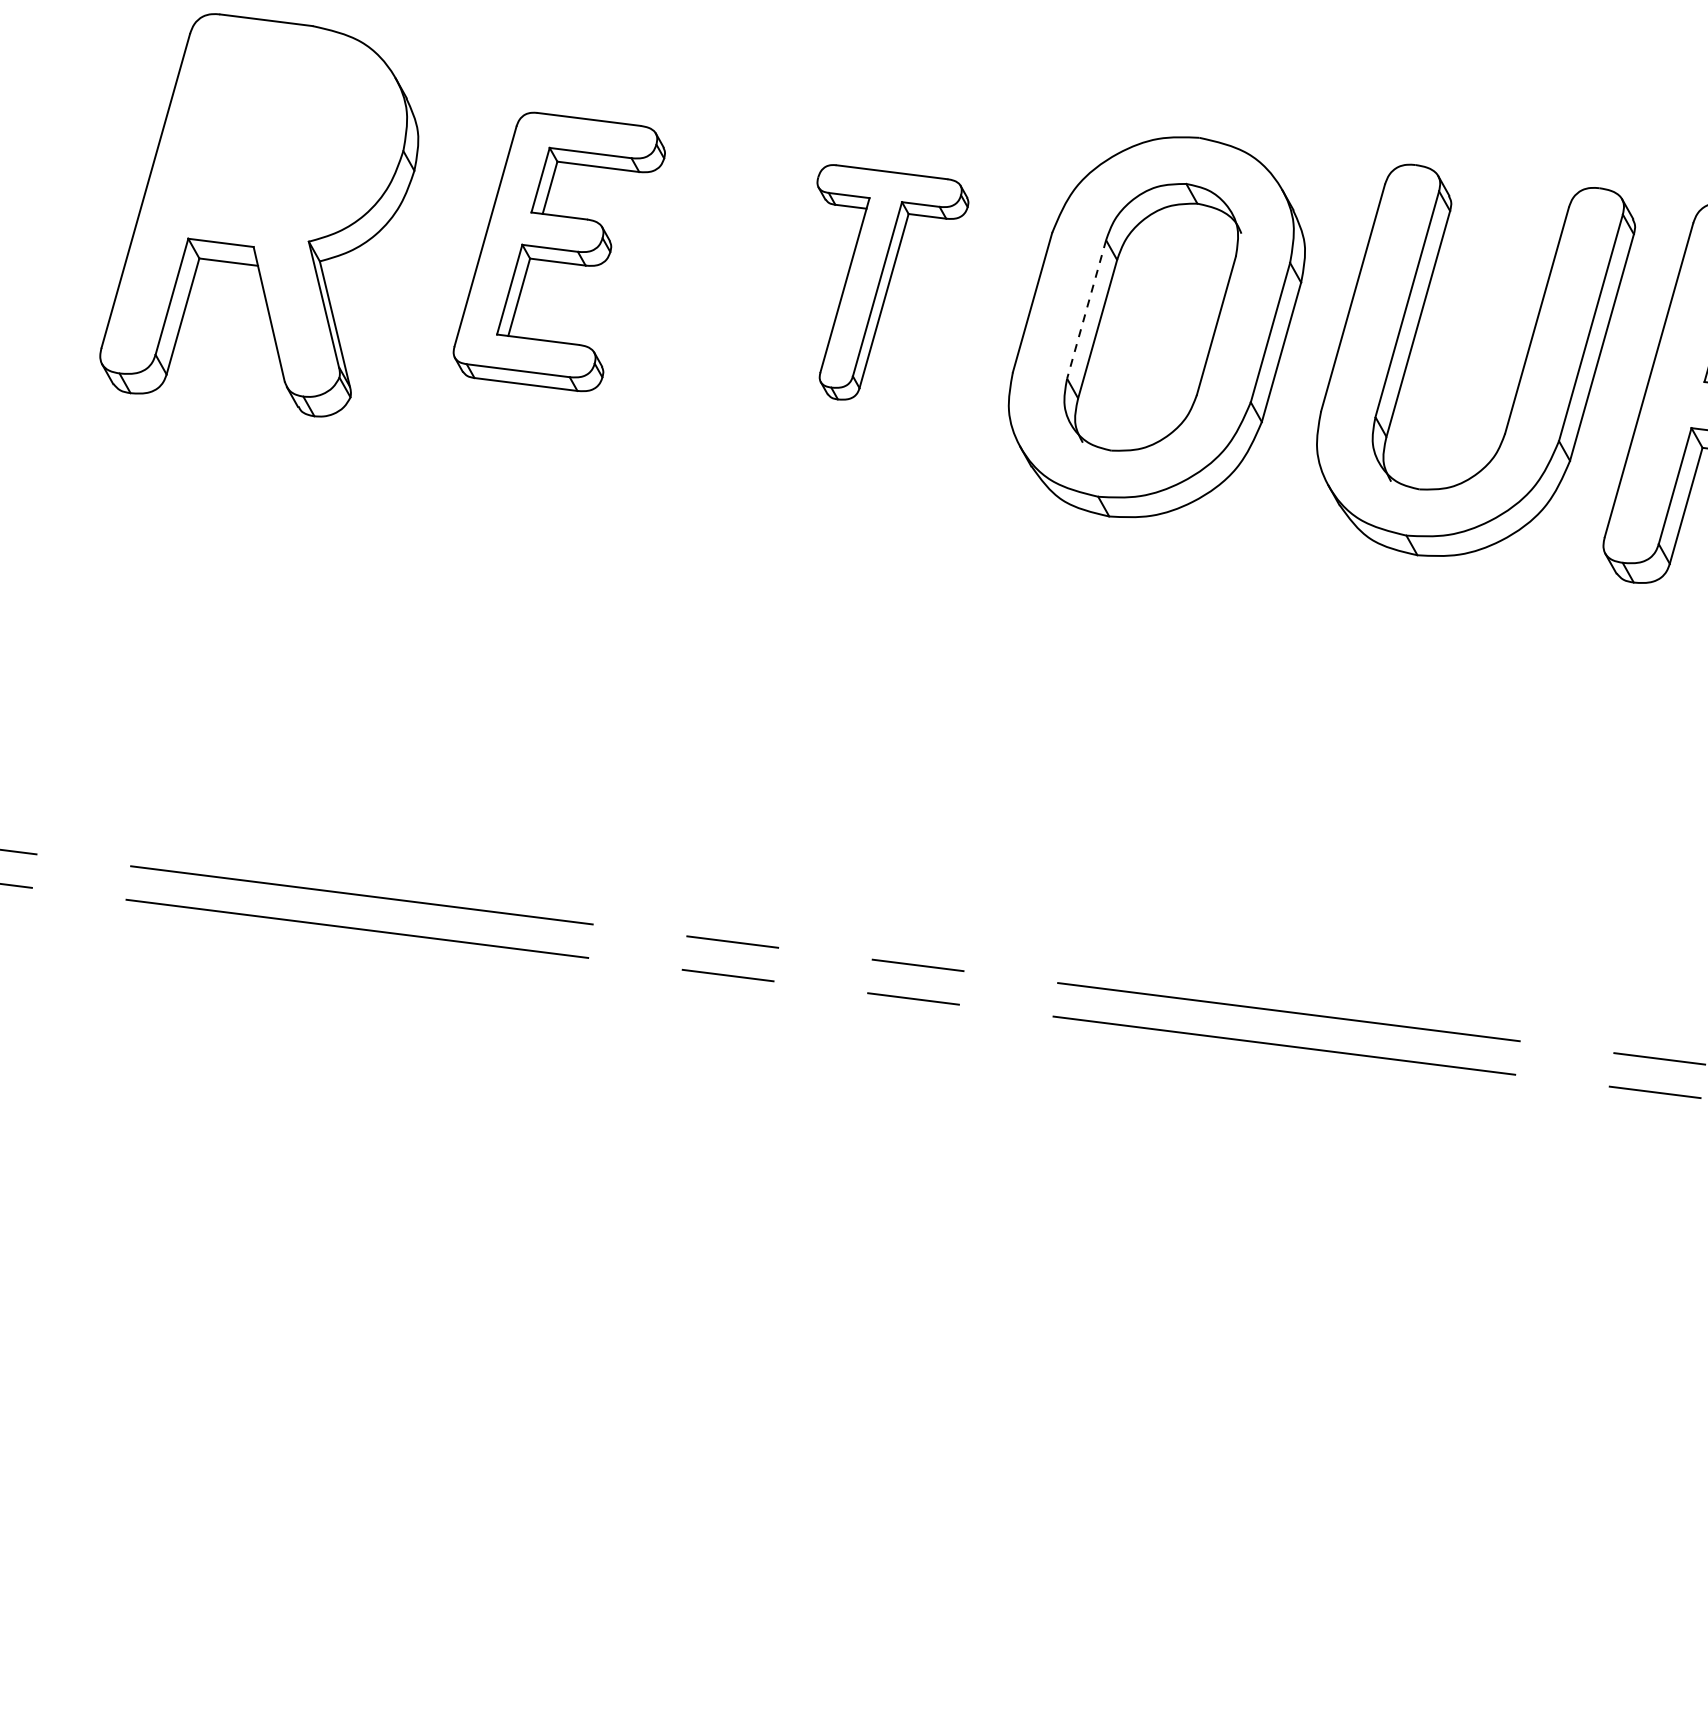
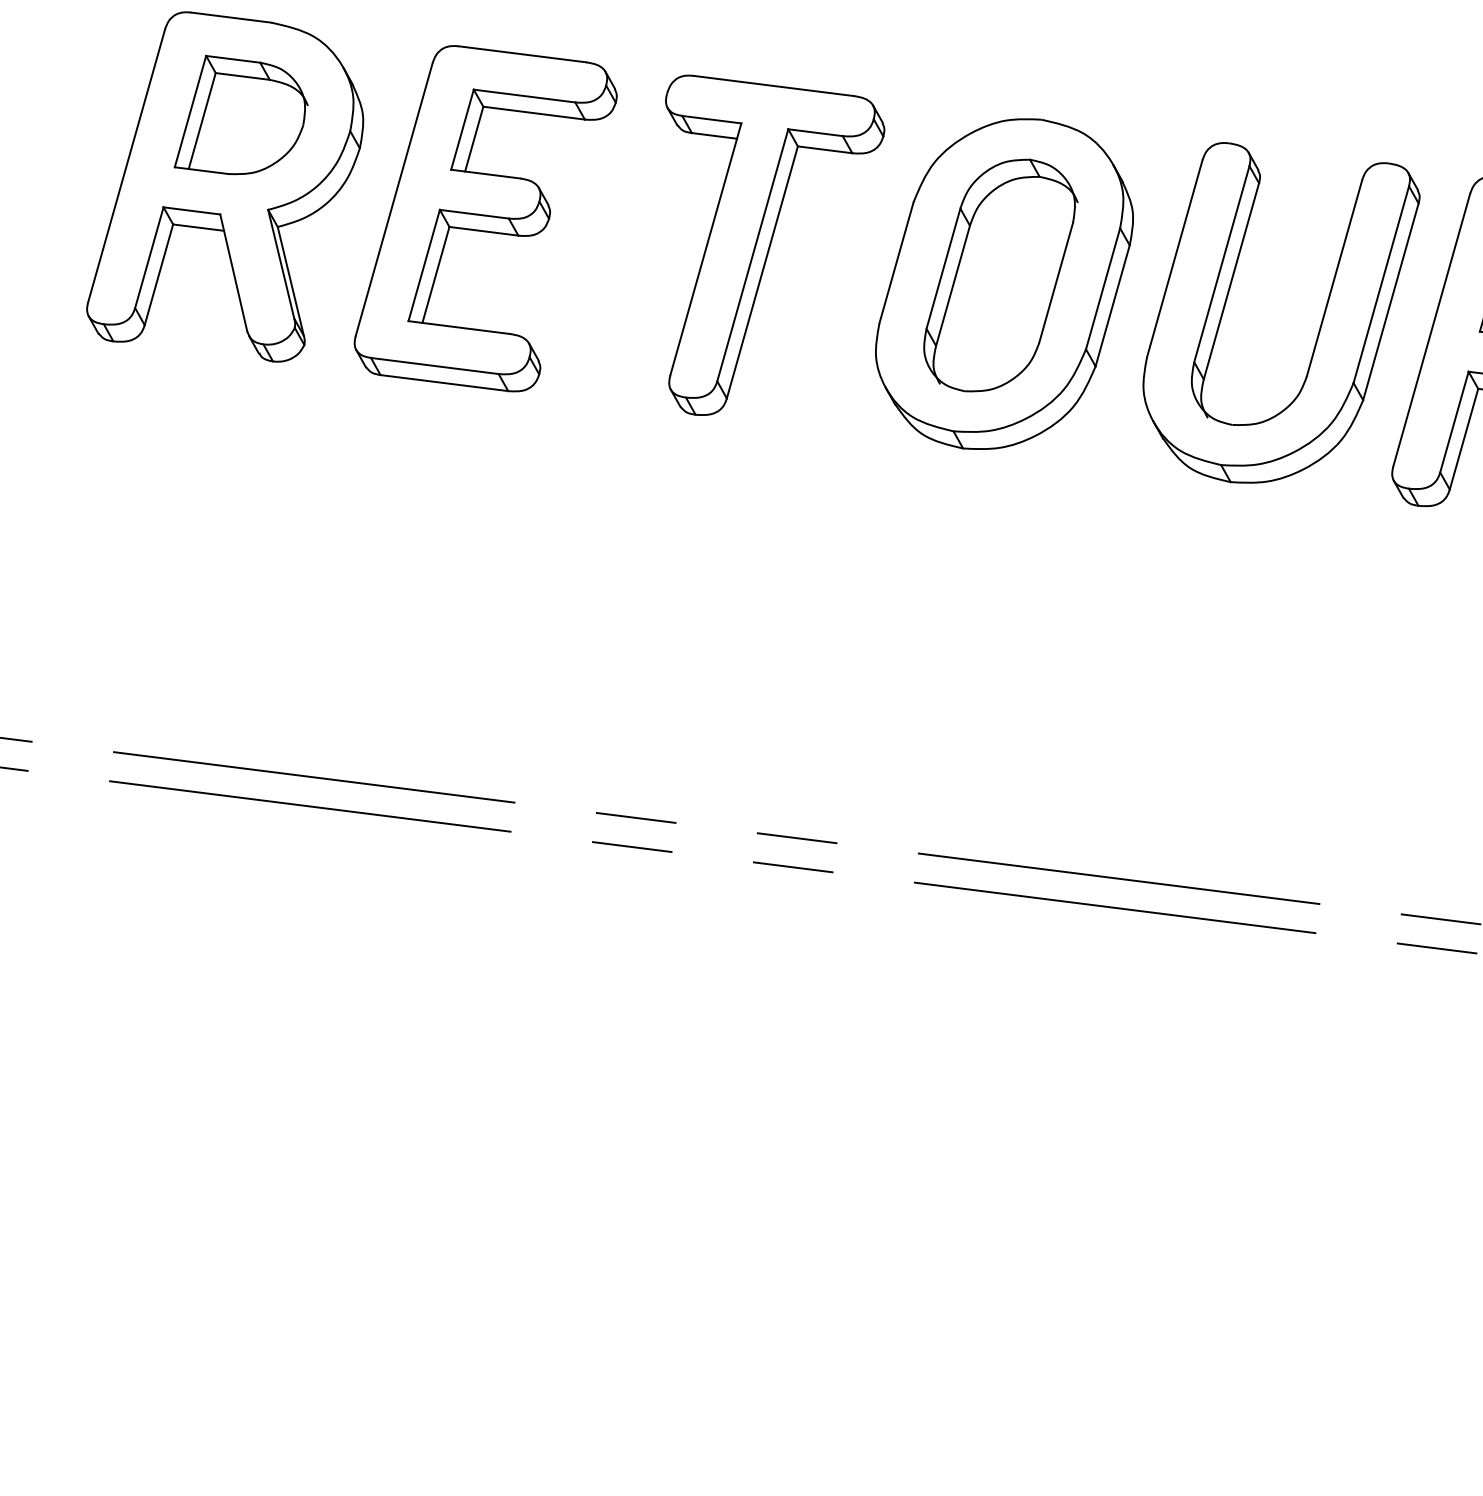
part: (276, 131) -> (240, 114), added
part: (559, 251) -> (485, 218), size x1.43
part: (893, 281) -> (775, 244), size x1.67
line: (1086, 310) -> (943, 269), dashed -> solid

